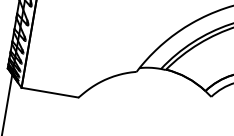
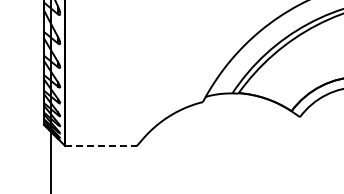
line: (49, 92) -> (100, 145), solid -> dashed

